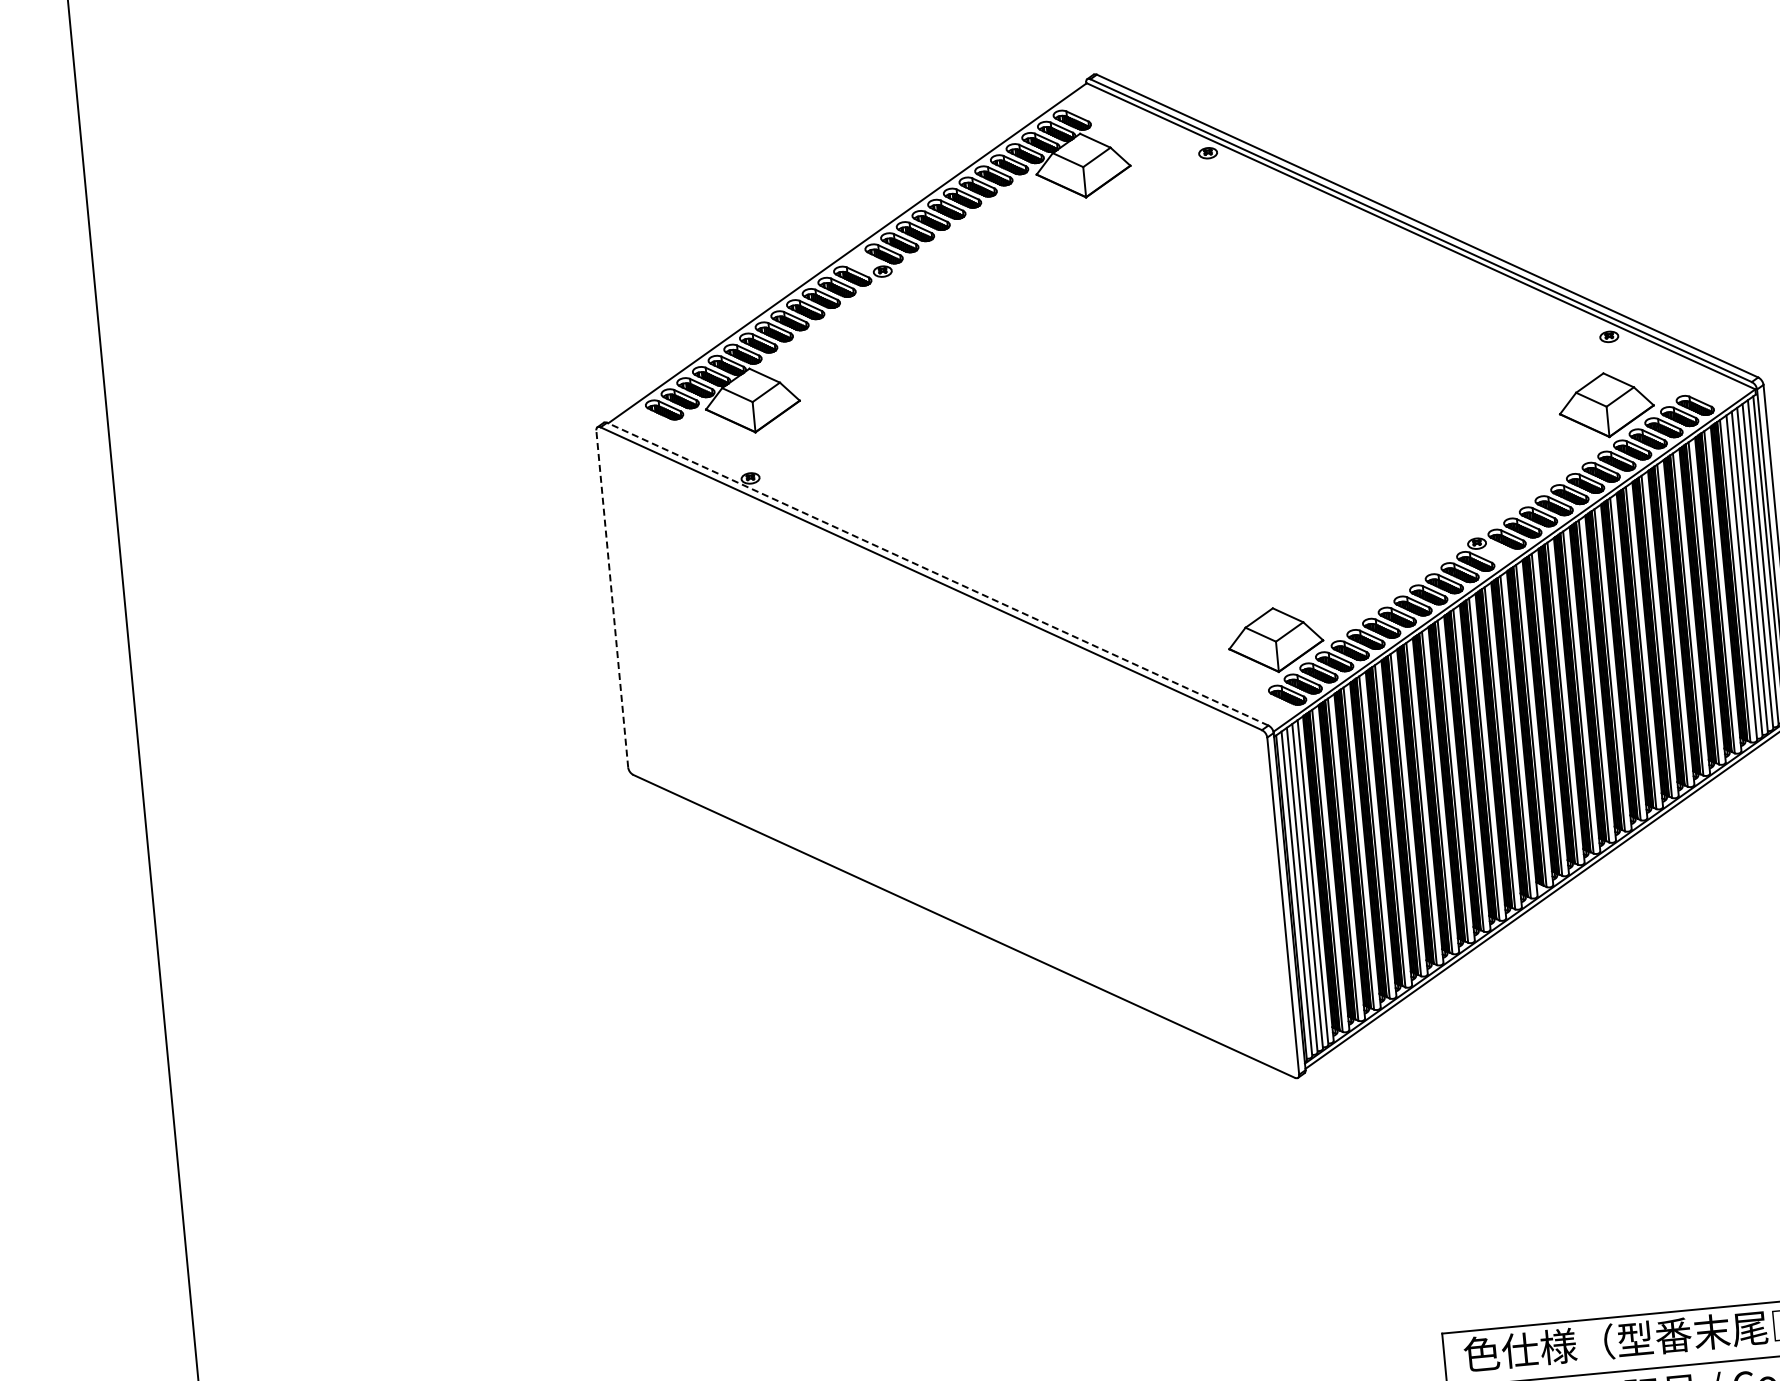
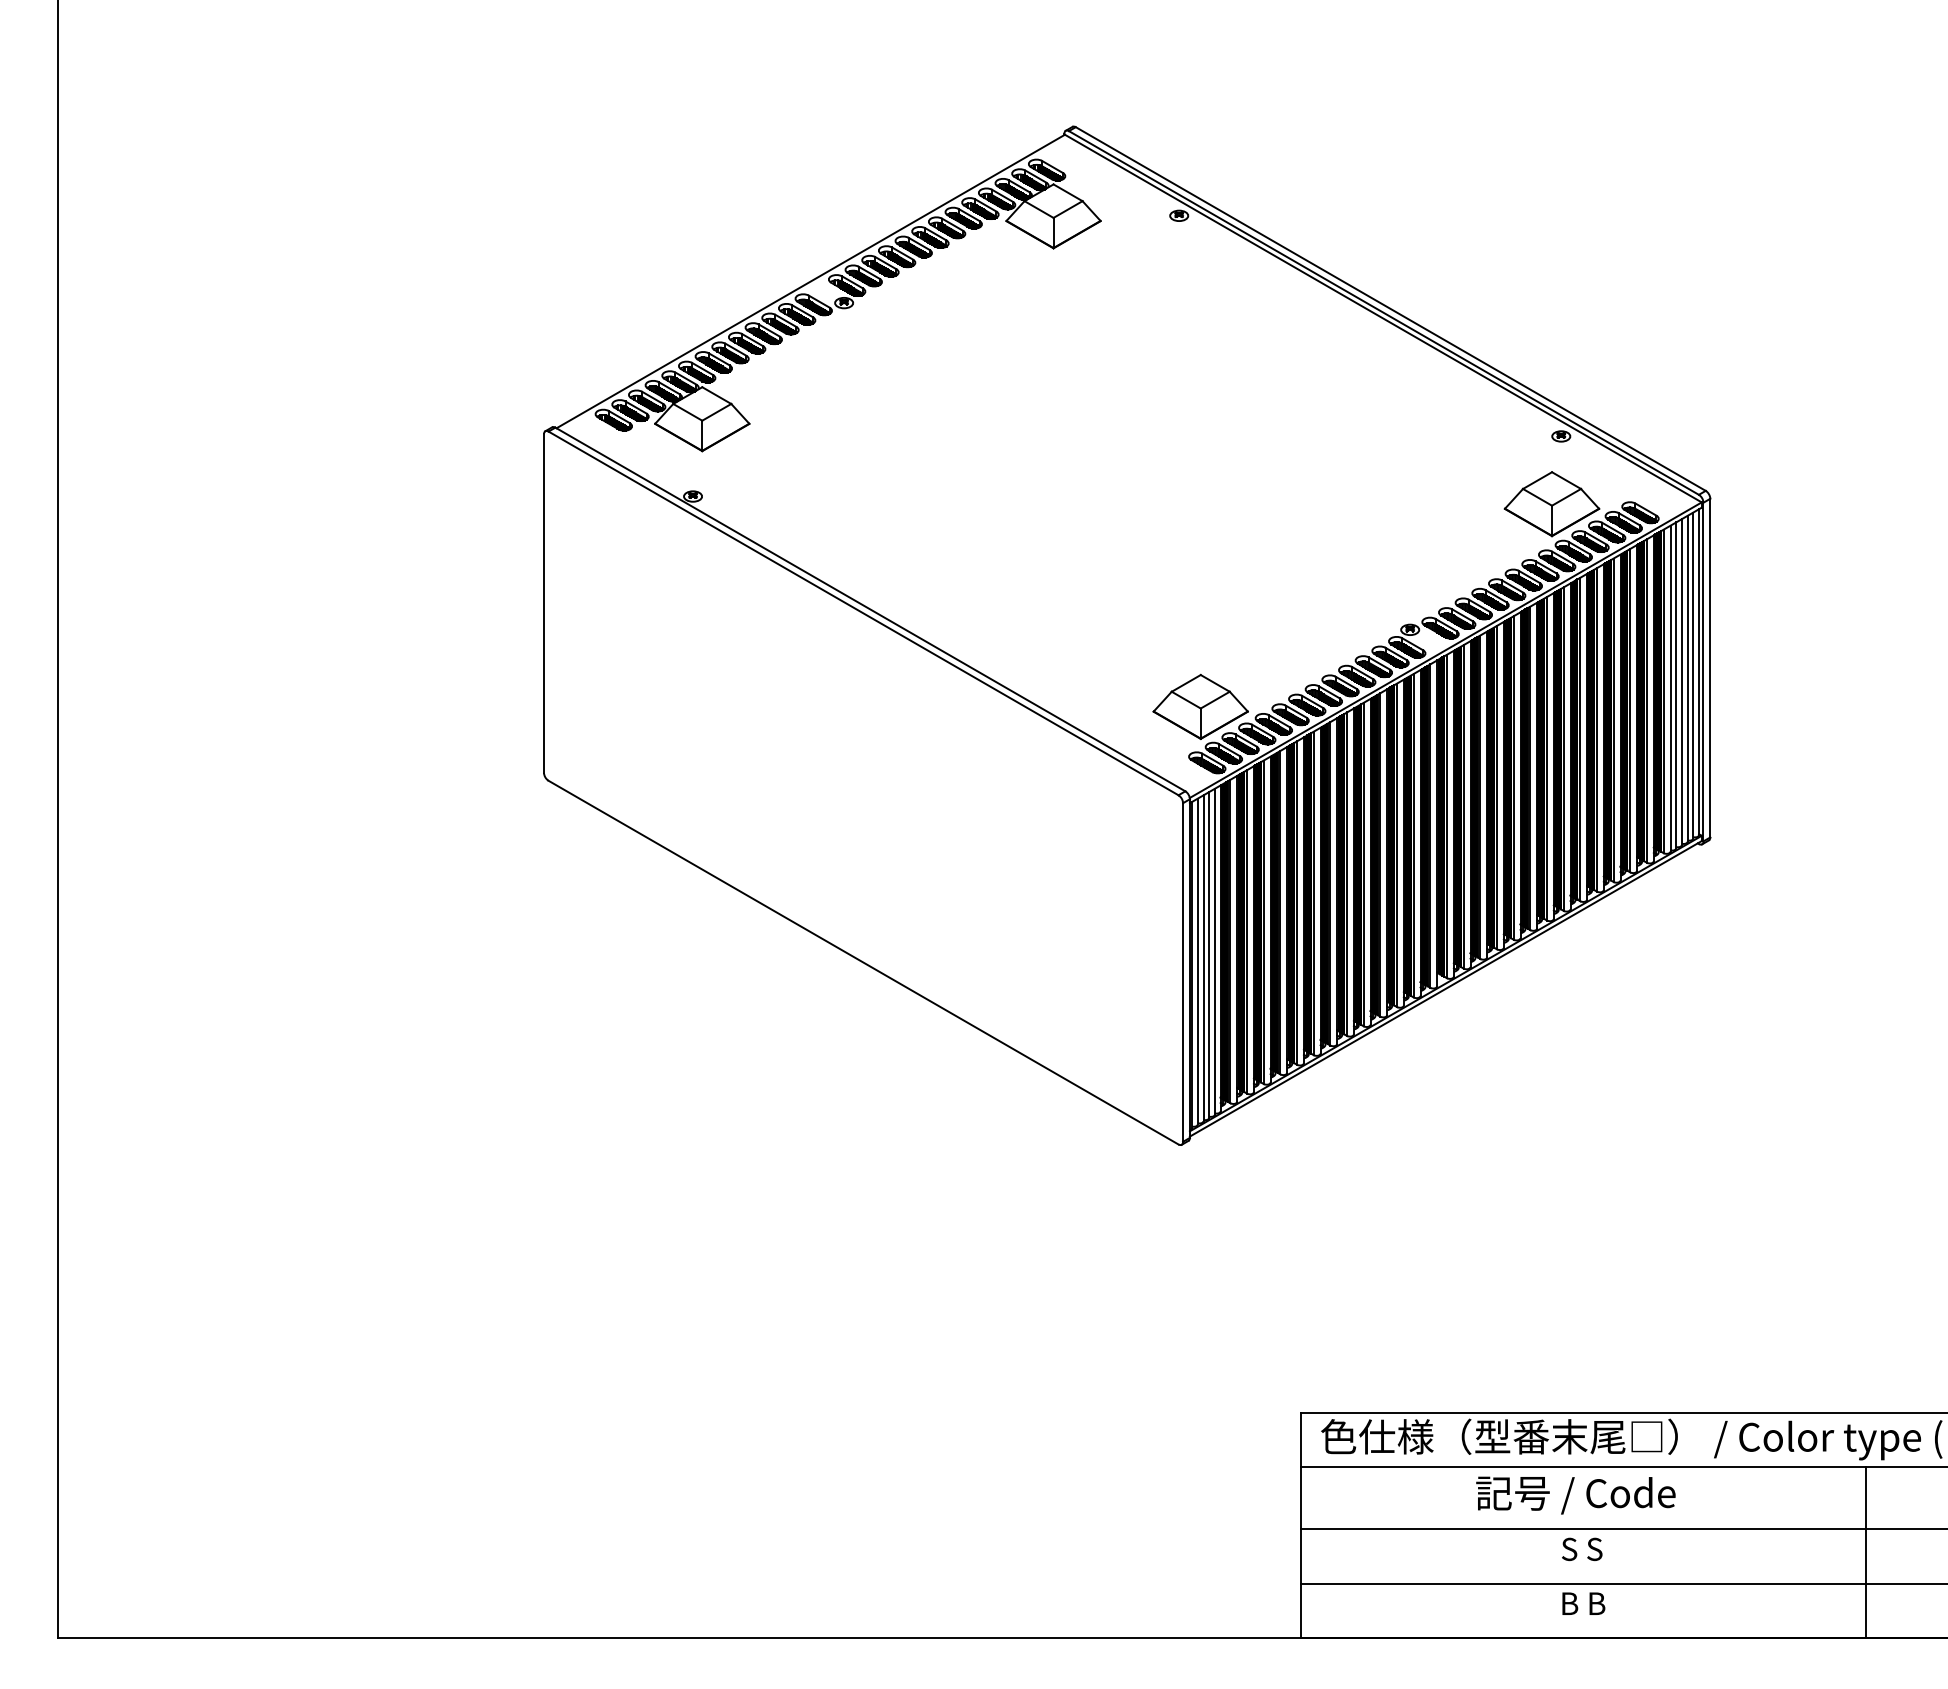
line: (937, 574) -> (870, 609), dashed -> solid
line: (612, 598) -> (544, 603), dashed -> solid

